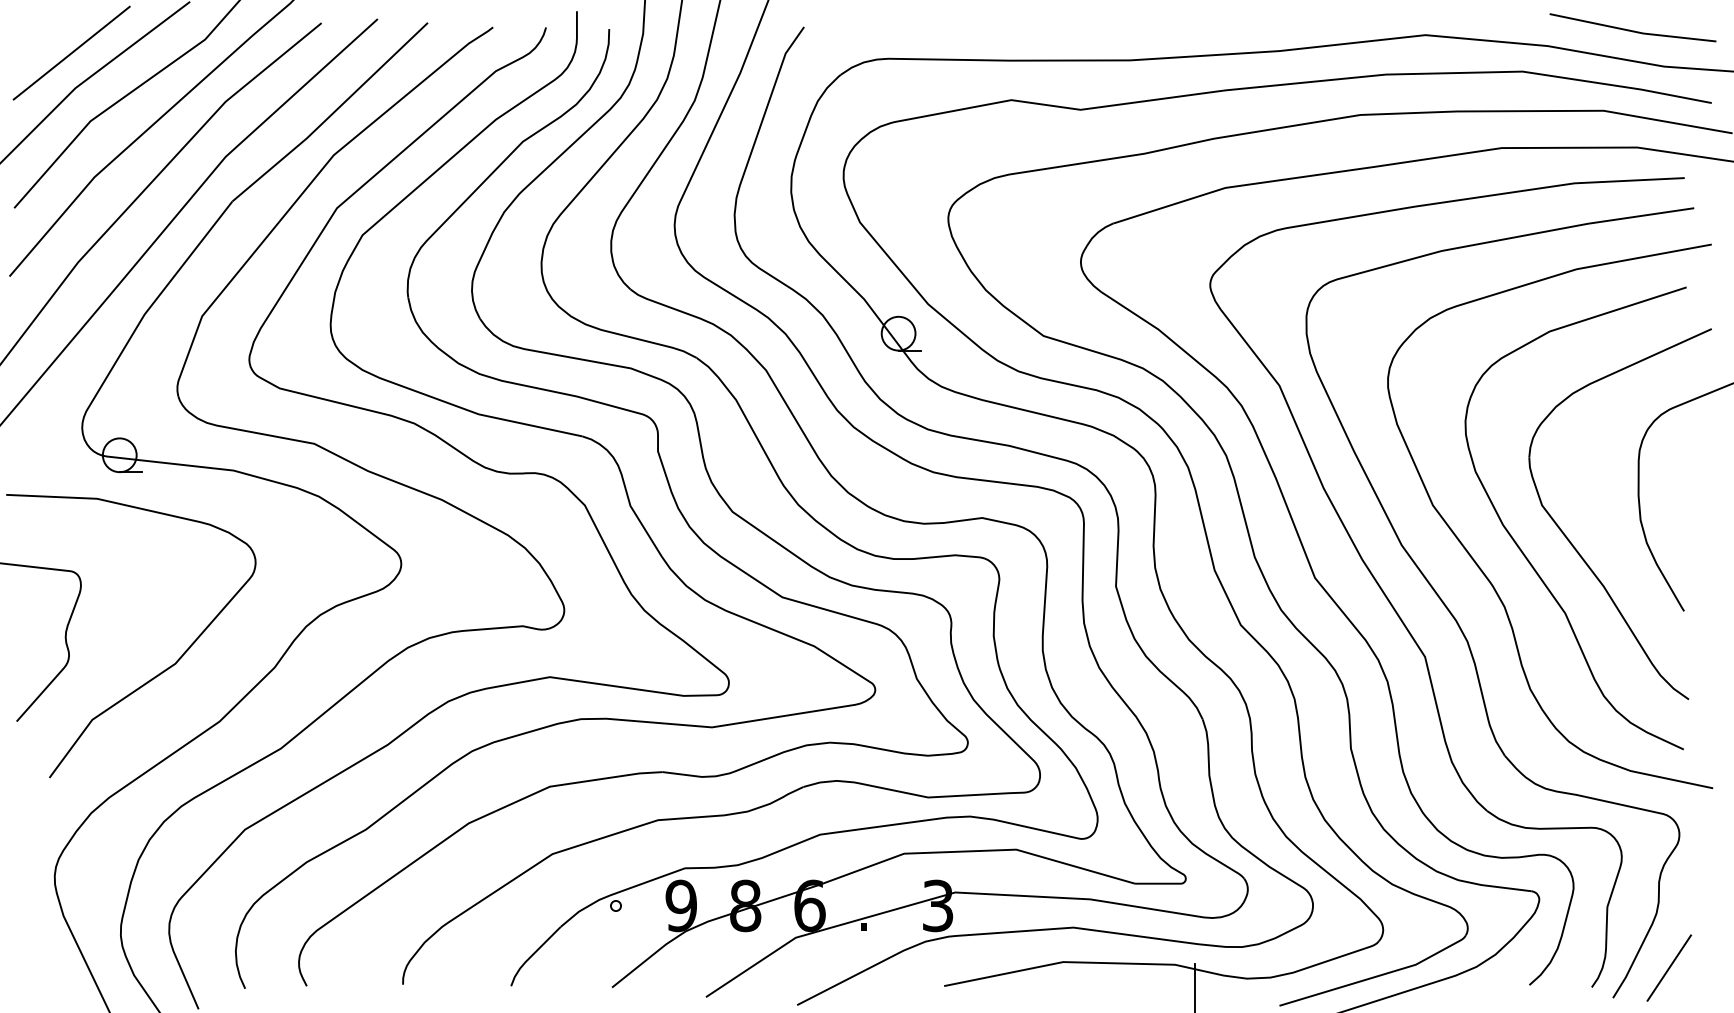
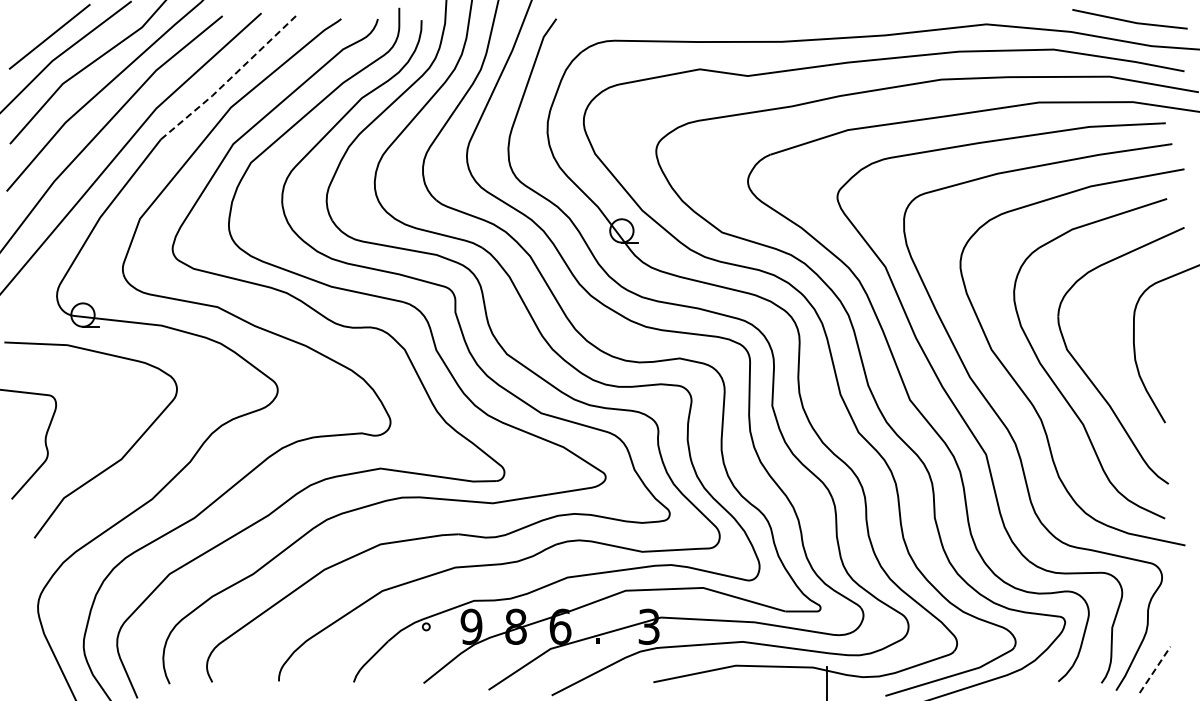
line: (331, 114) -> (229, 79), solid -> dashed
line: (1669, 967) -> (1155, 669), solid -> dashed

